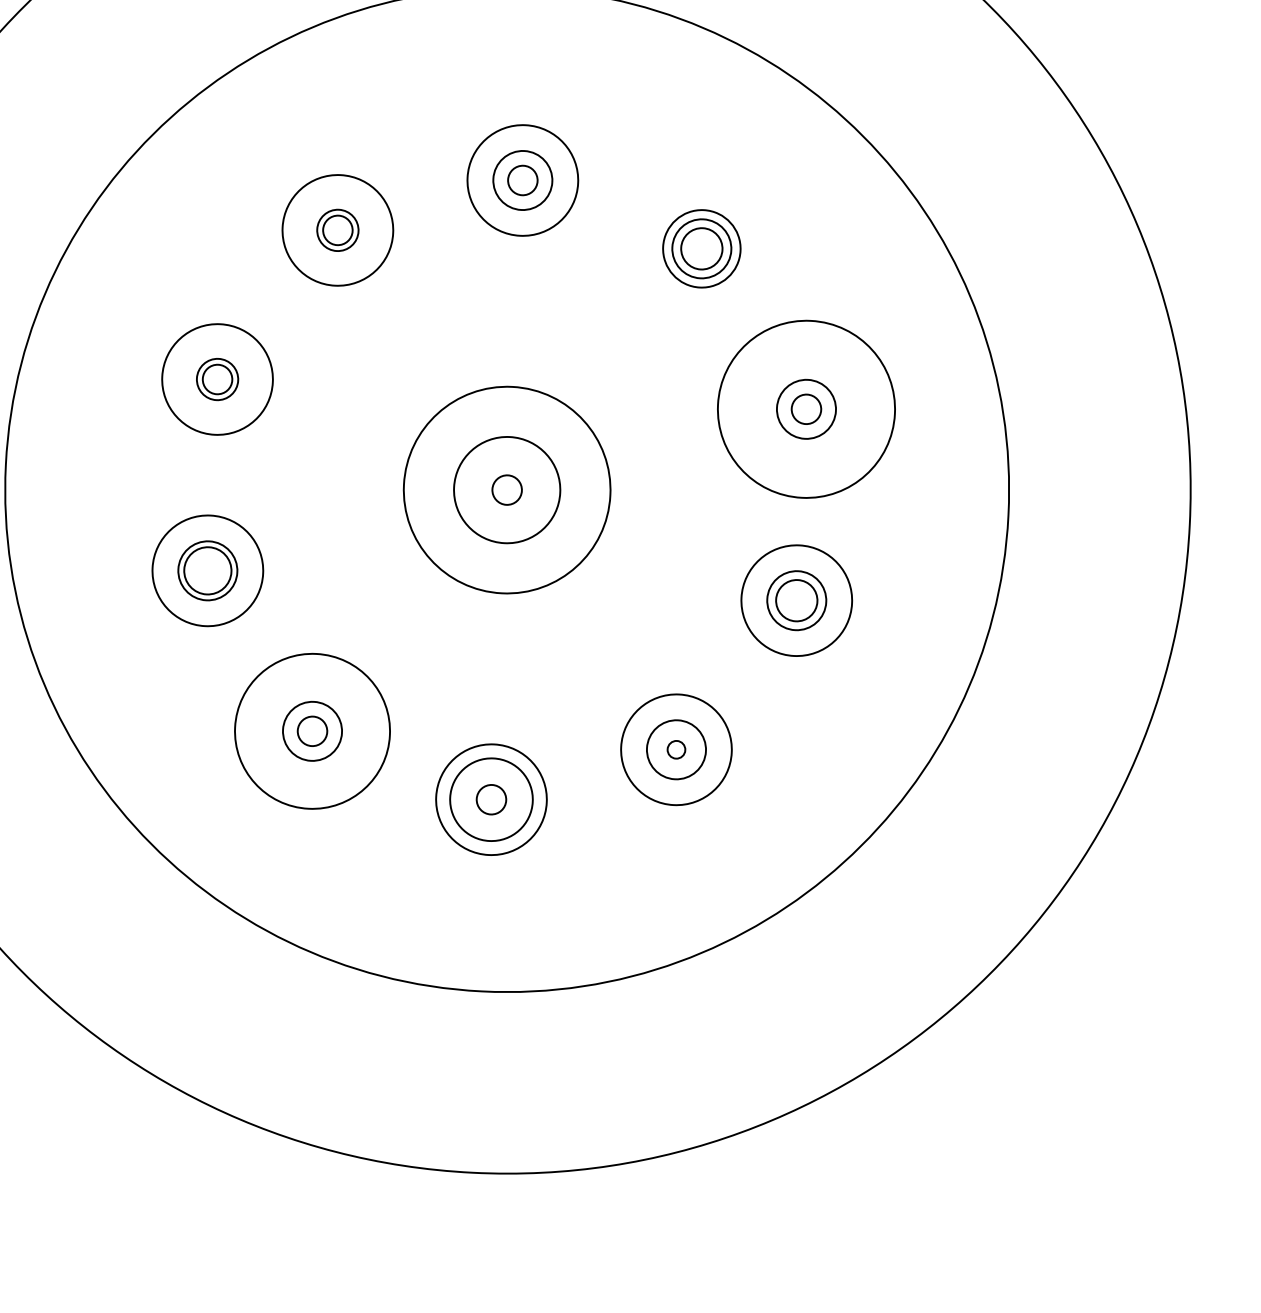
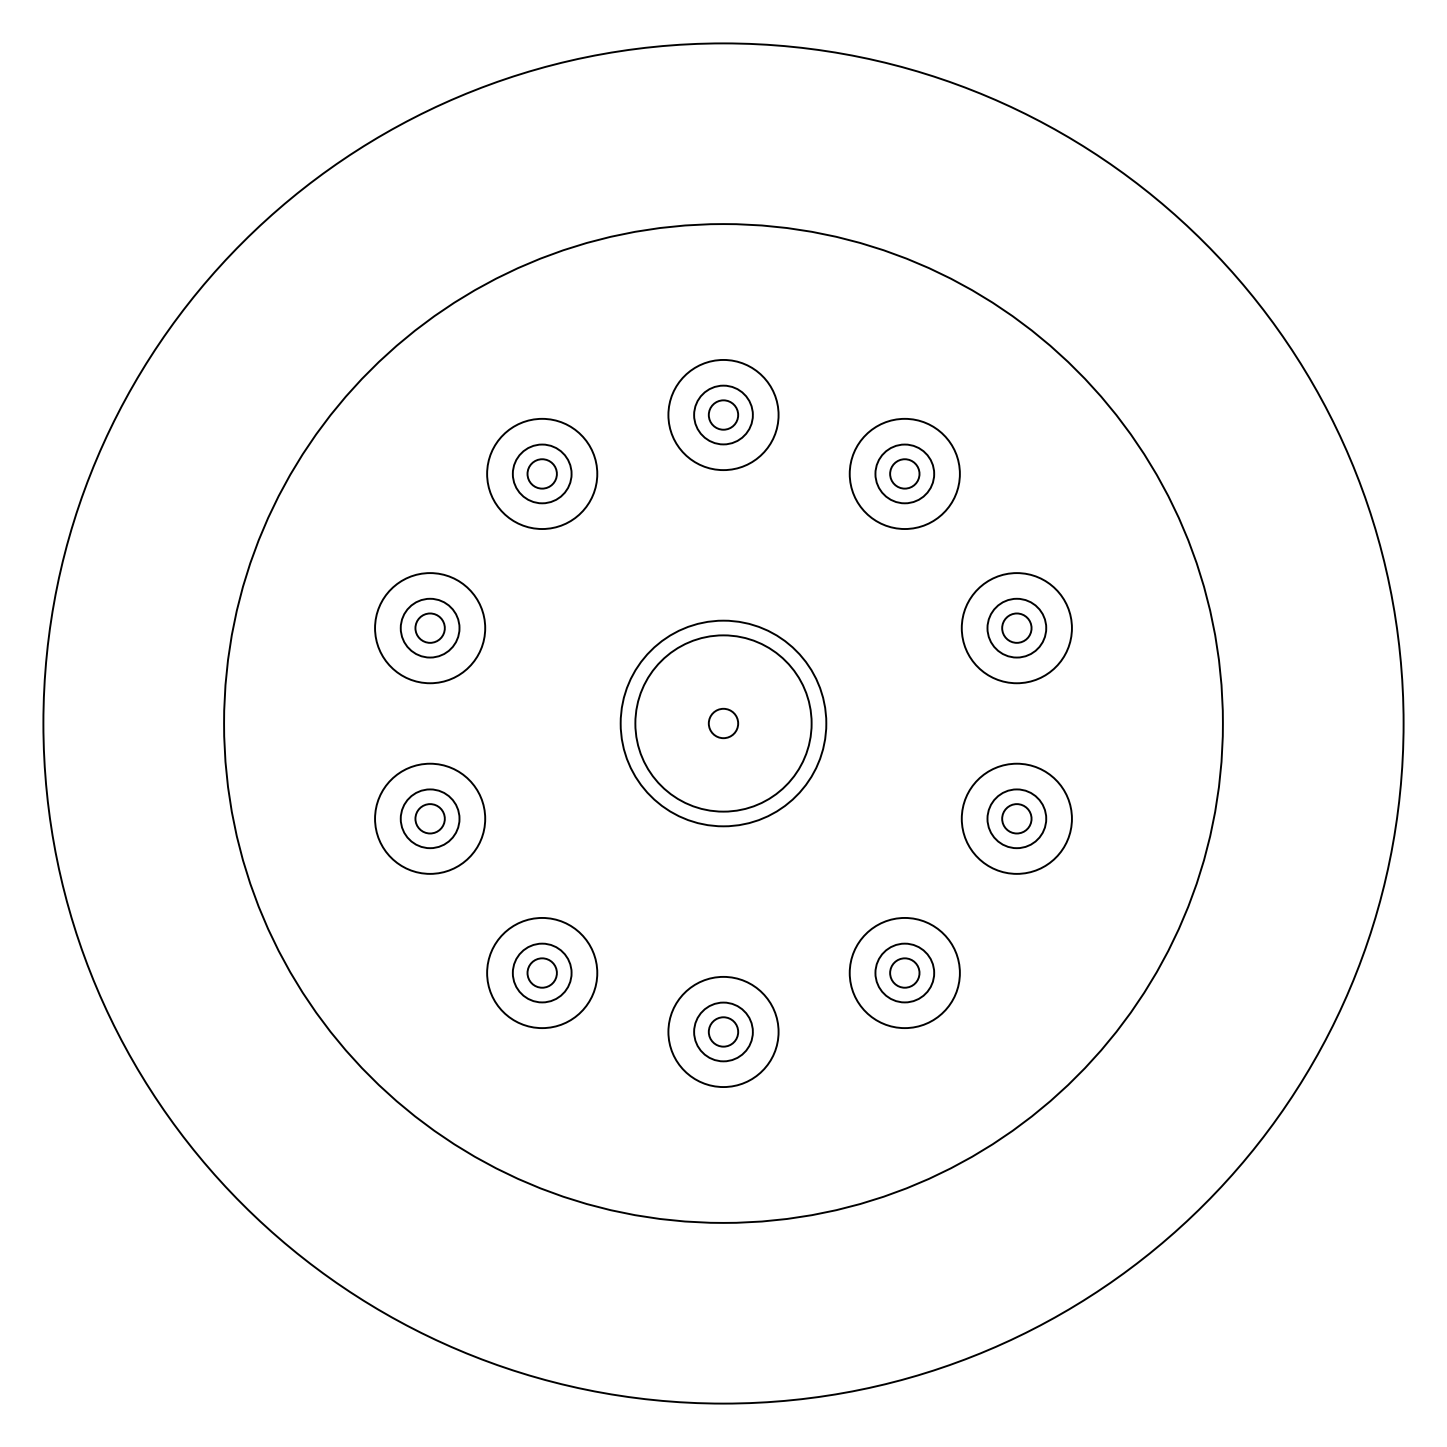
circle: (337, 229) -> (541, 473), size x1.43
circle: (701, 248) -> (904, 473), size x0.71
circle: (701, 248) -> (904, 473), size x1.43
circle: (216, 378) -> (429, 627), size x1.43
circle: (806, 409) -> (1016, 628), size x0.62
circle: (507, 490) -> (723, 723), size x1.67
circle: (207, 570) -> (429, 818), size x0.62
circle: (796, 600) -> (1016, 818), size x0.71
circle: (312, 730) -> (542, 972), size x0.71
circle: (676, 749) -> (904, 972), size x1.67
circle: (491, 799) -> (723, 1031), size x0.71

